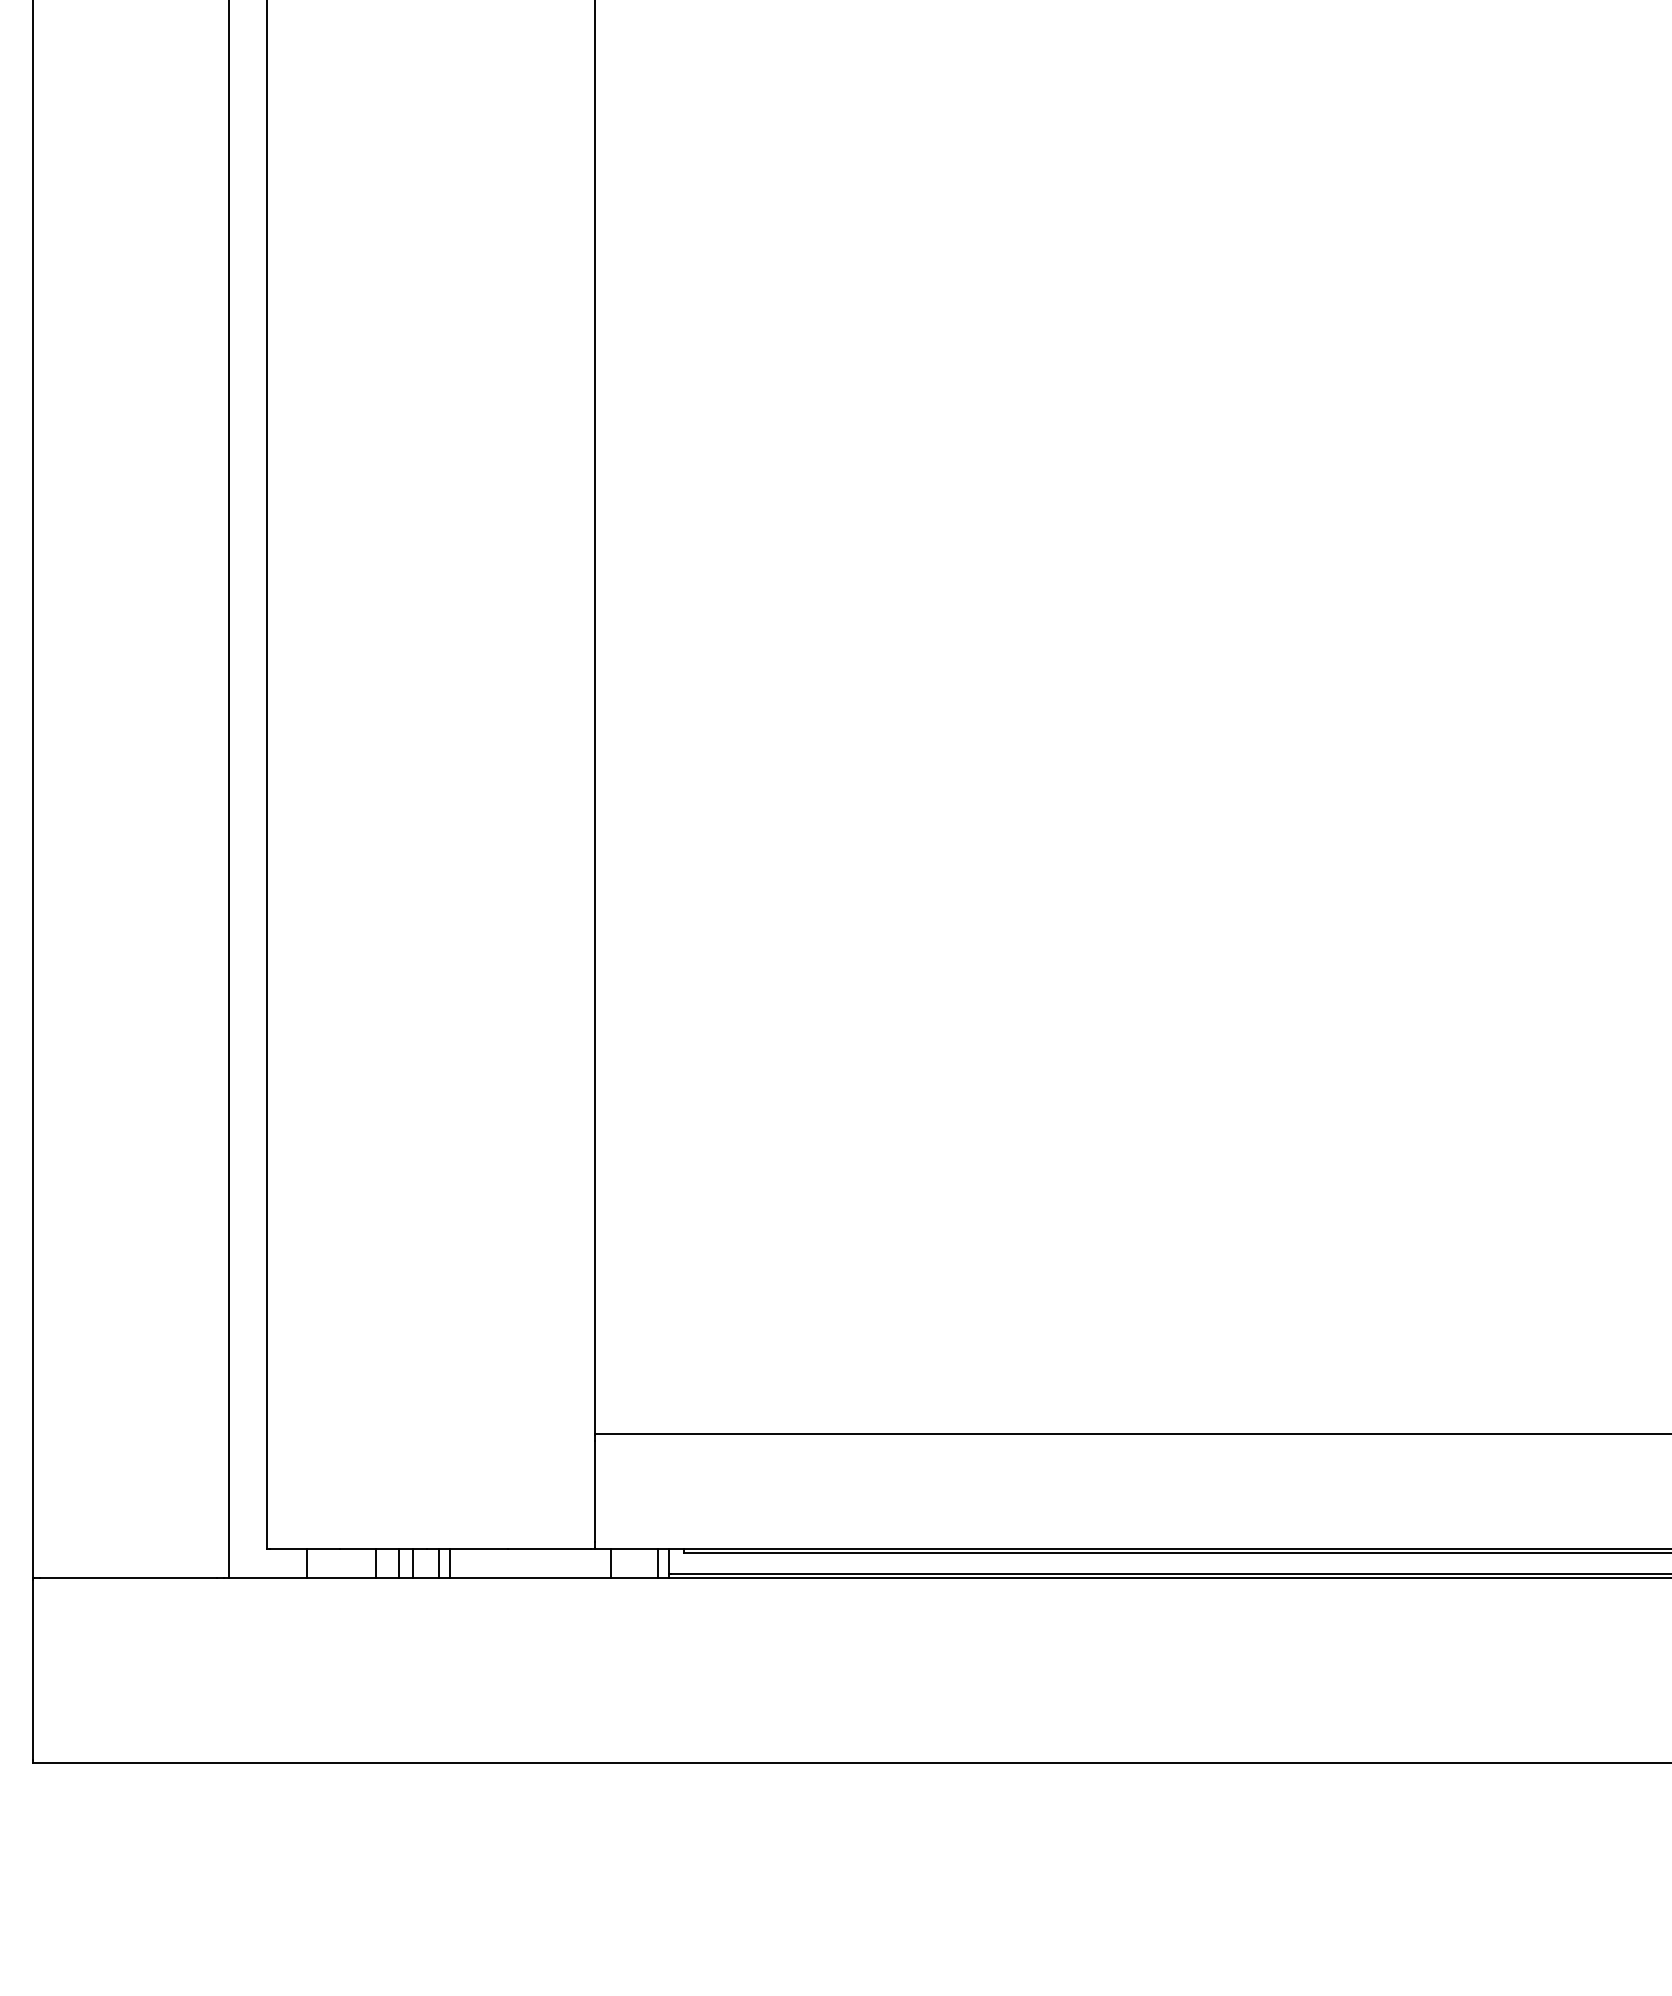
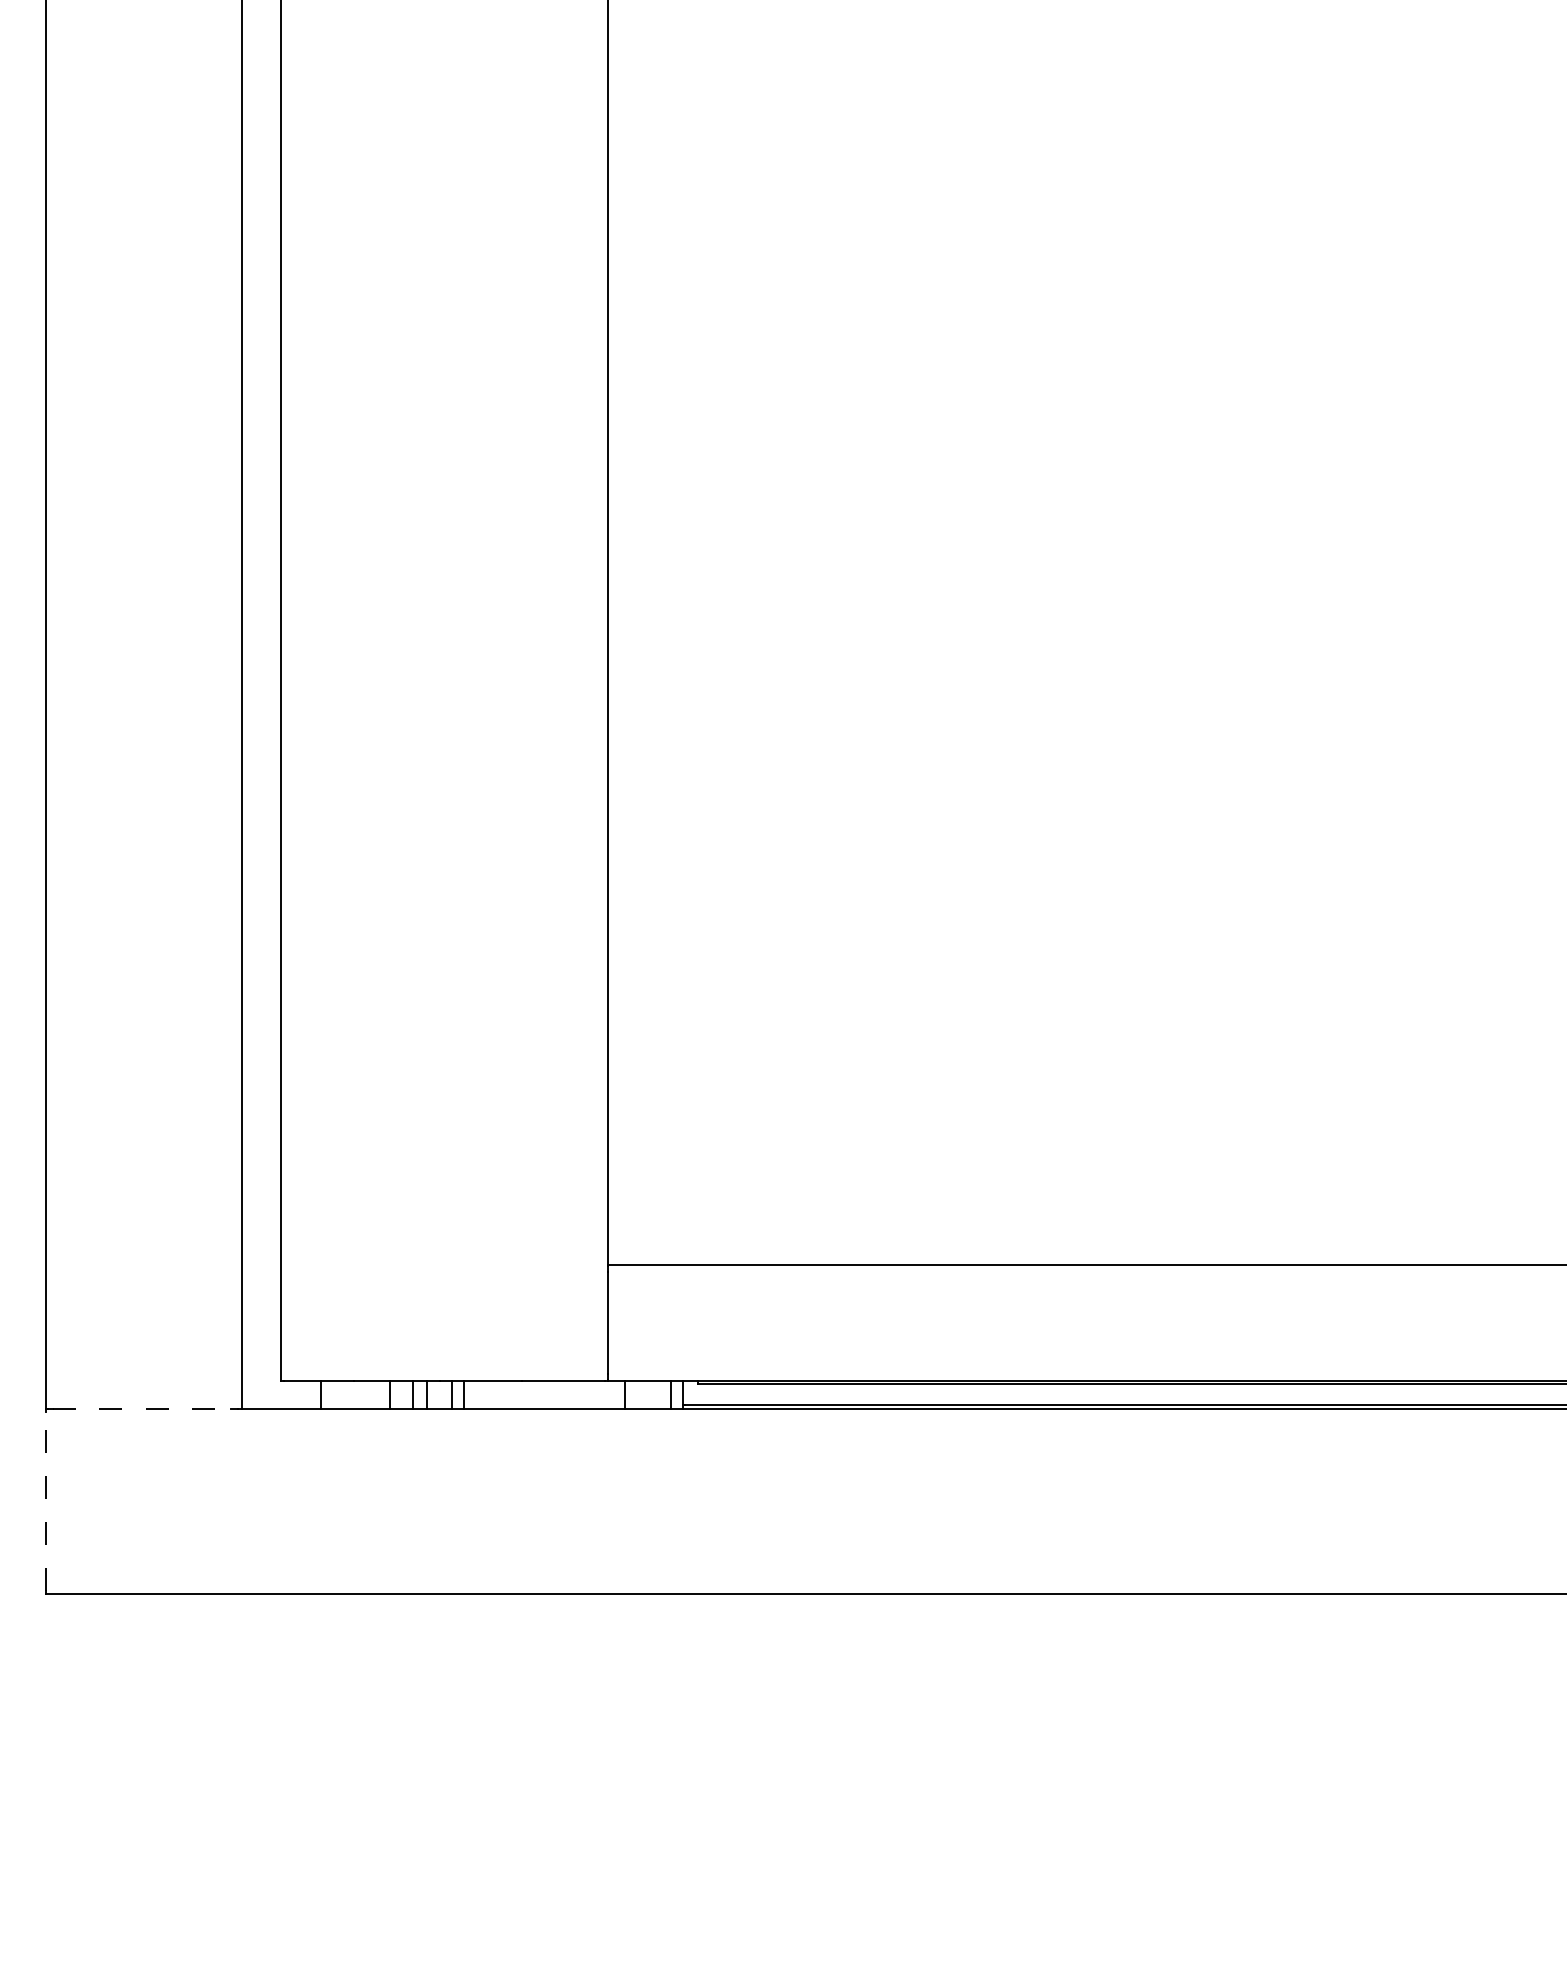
line: (128, 1578) -> (142, 1409), solid -> dashed
line: (32, 1670) -> (46, 1501), solid -> dashed

